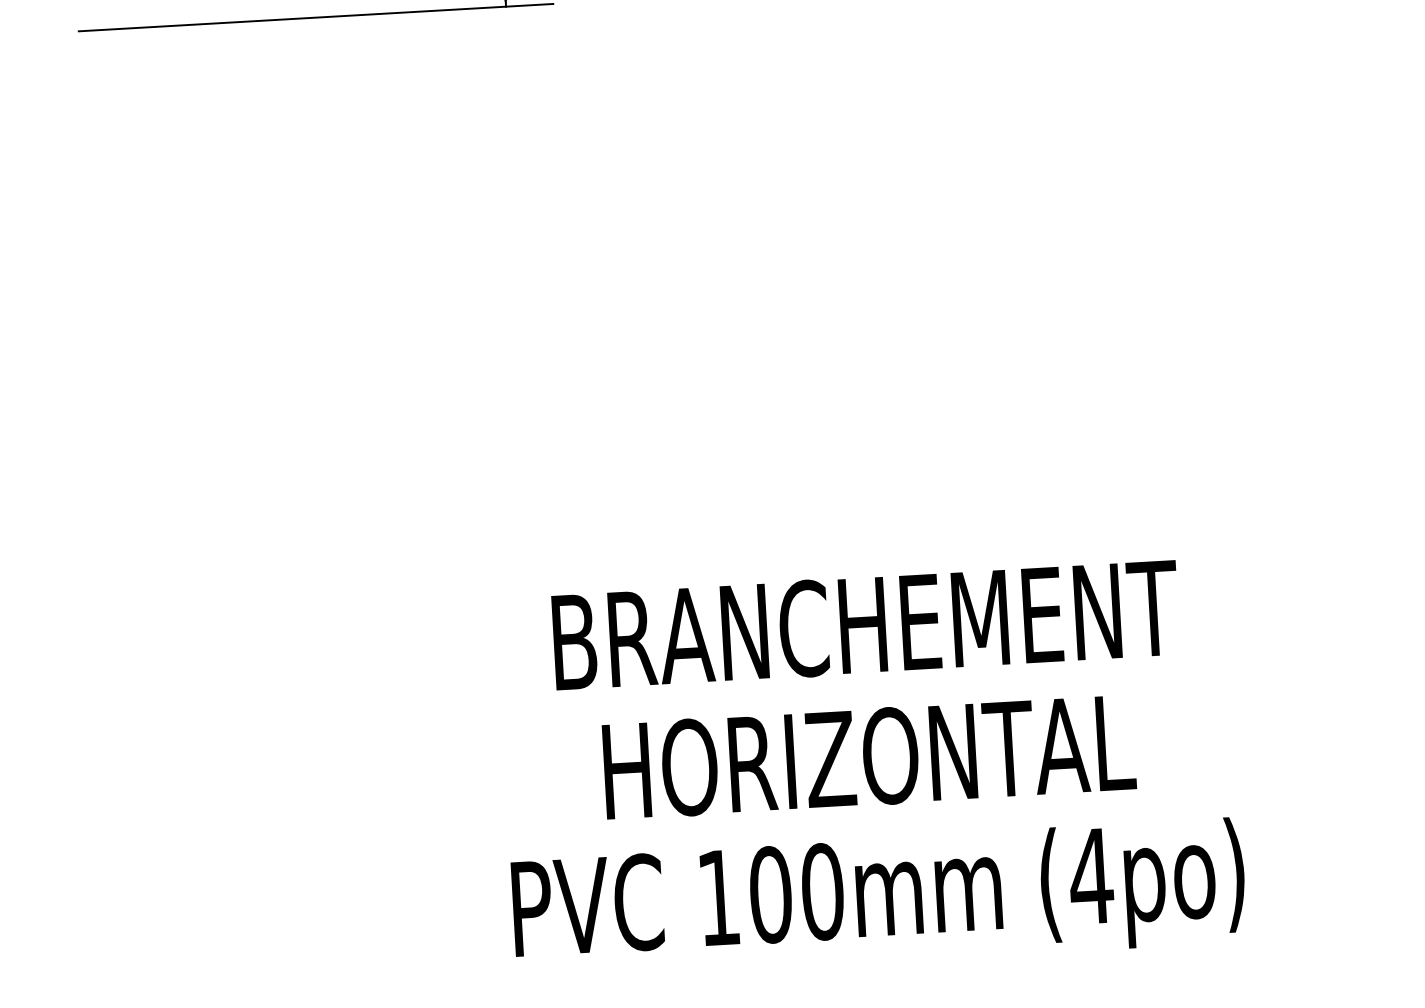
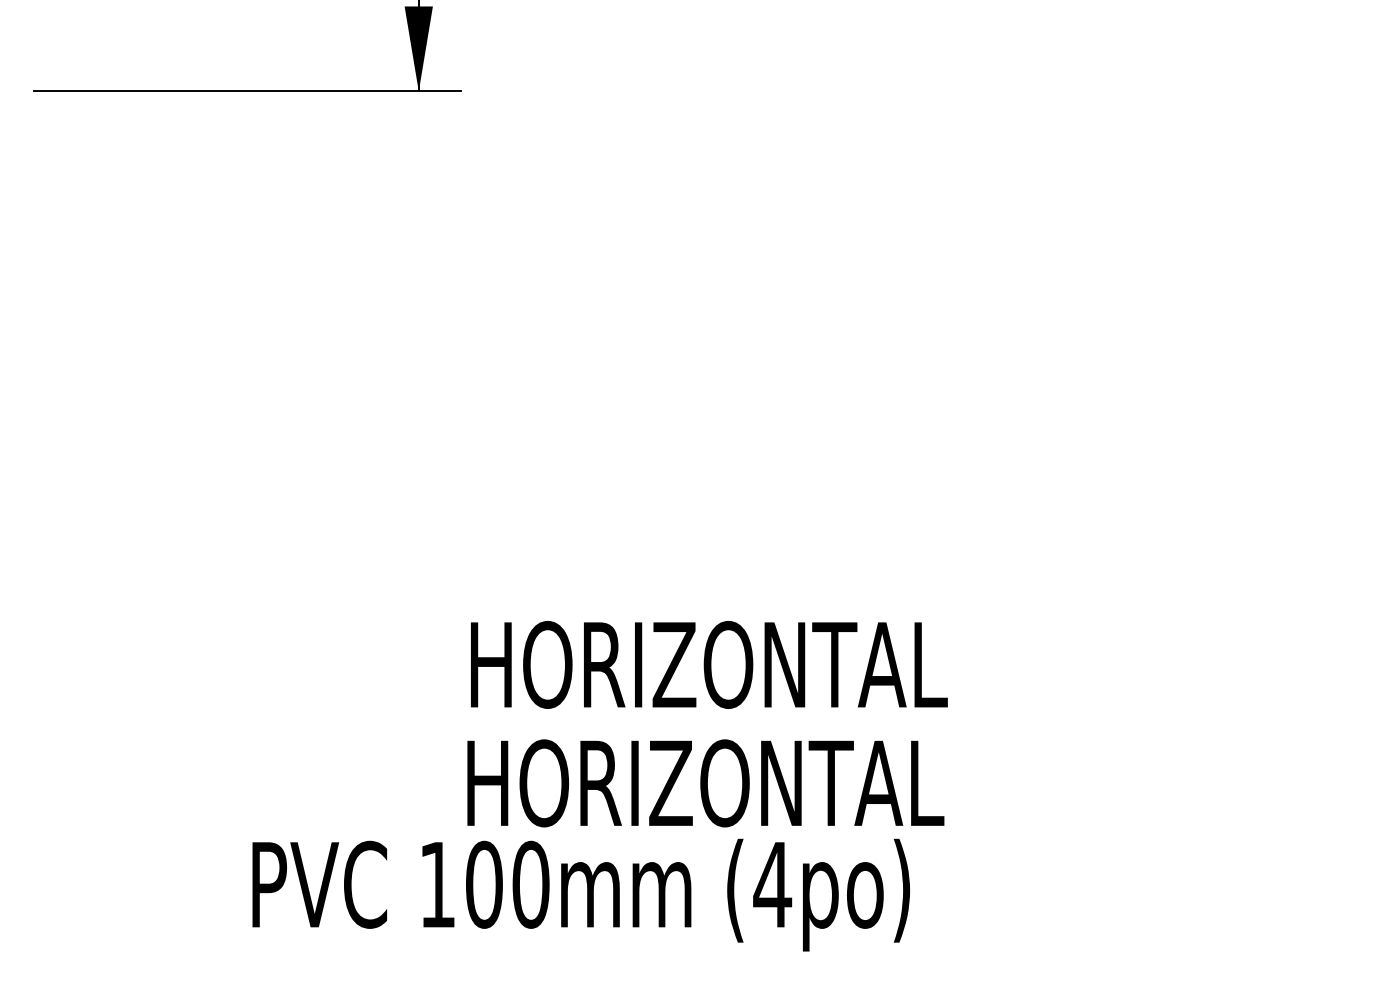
text: (865, 624) -> (709, 664), BRANCHEMENT -> HORIZONTAL
text: (879, 899) -> (581, 894), moved

